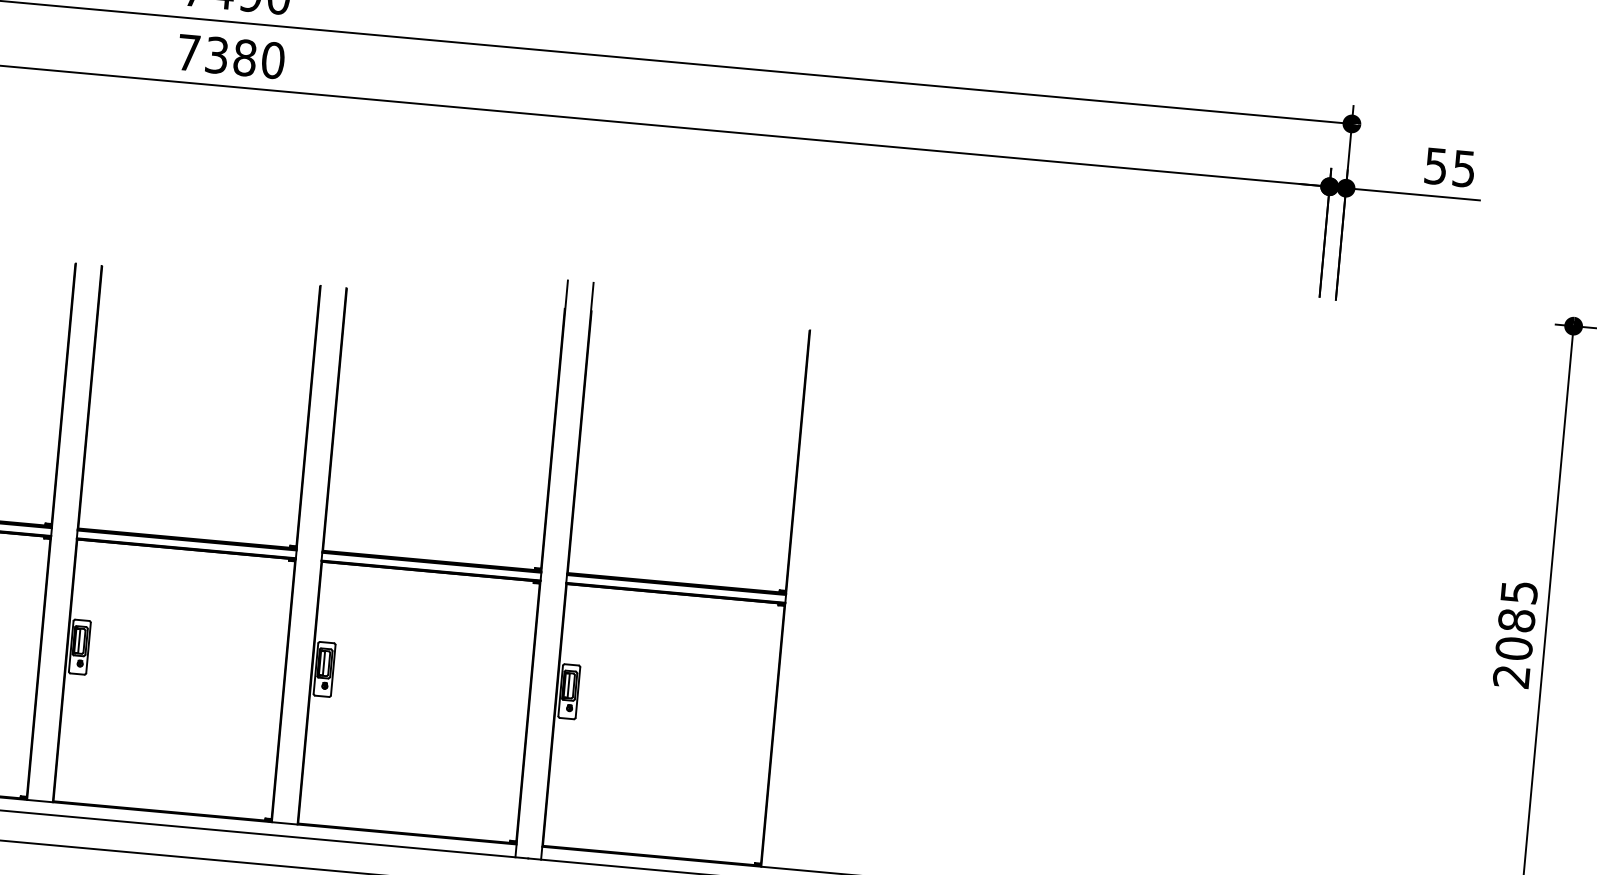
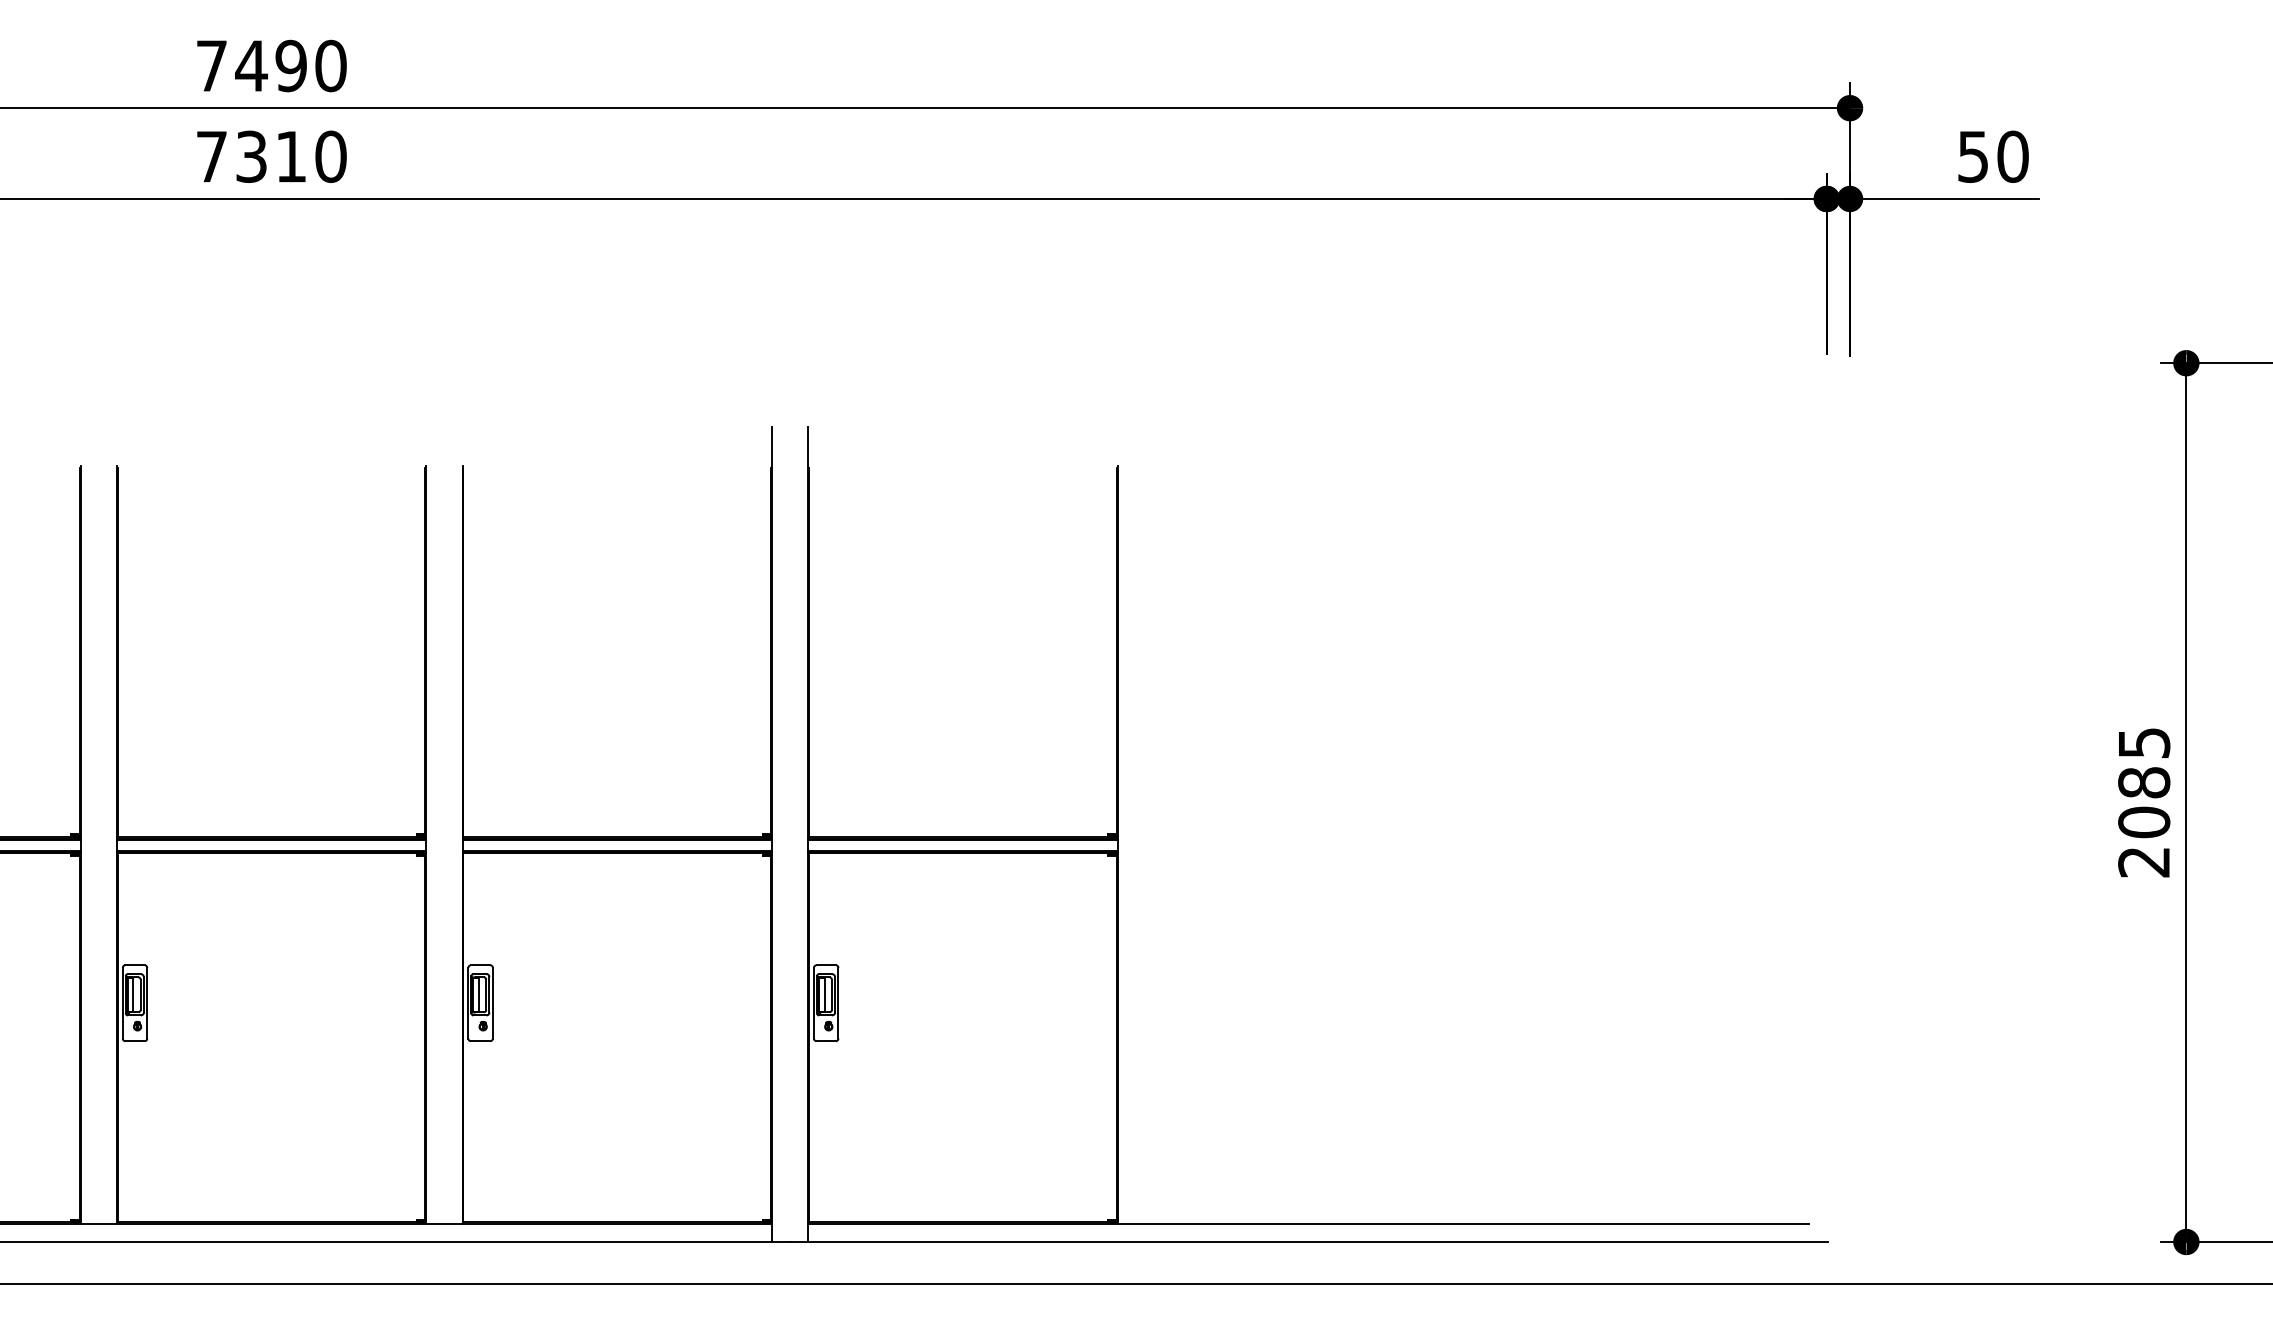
text: (244, 57) -> (290, 156), 7380 -> 7310
text: (1463, 168) -> (2012, 156), 55 -> 50

